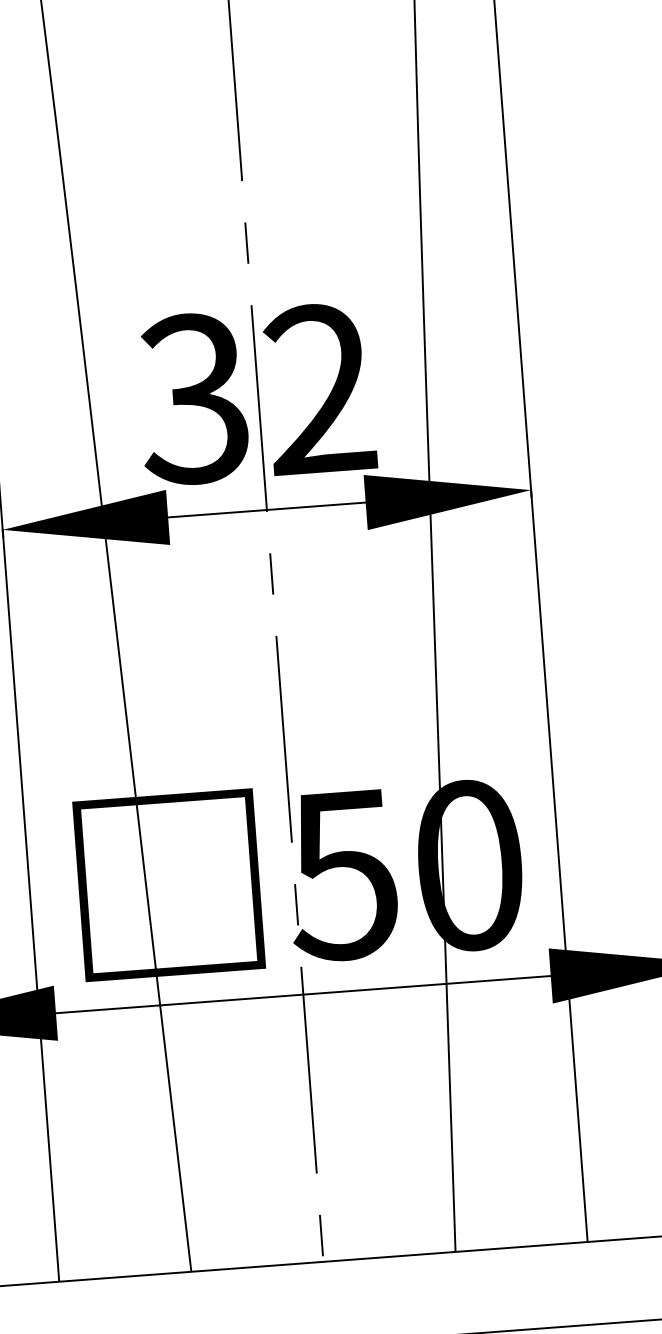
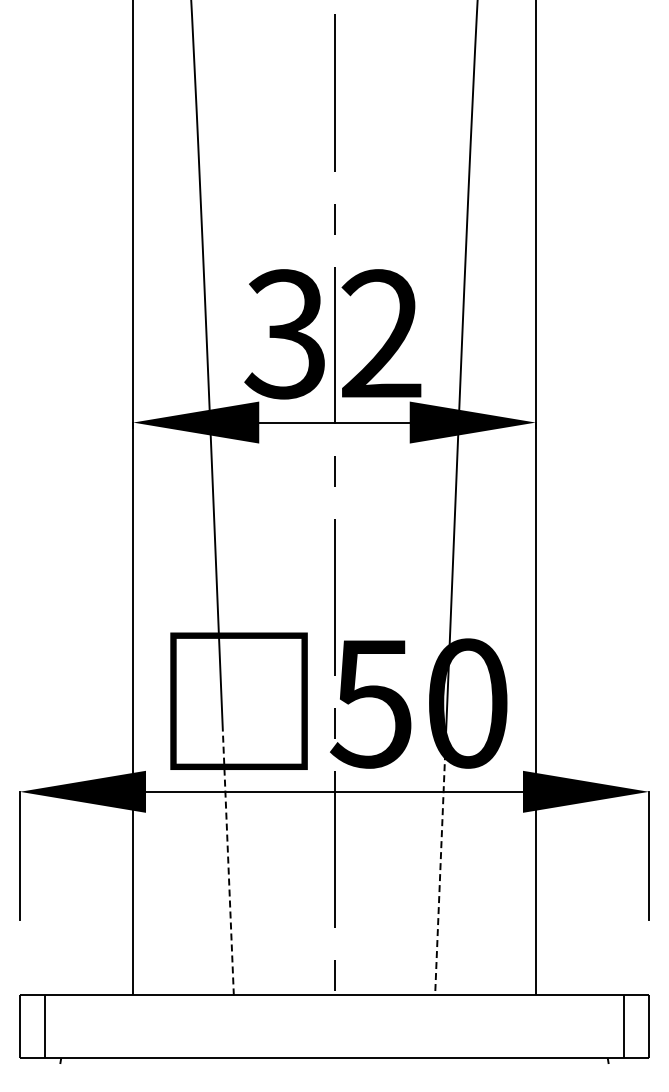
line: (449, 1078) -> (440, 863), solid -> dashed
line: (171, 1097) -> (228, 862), solid -> dashed

